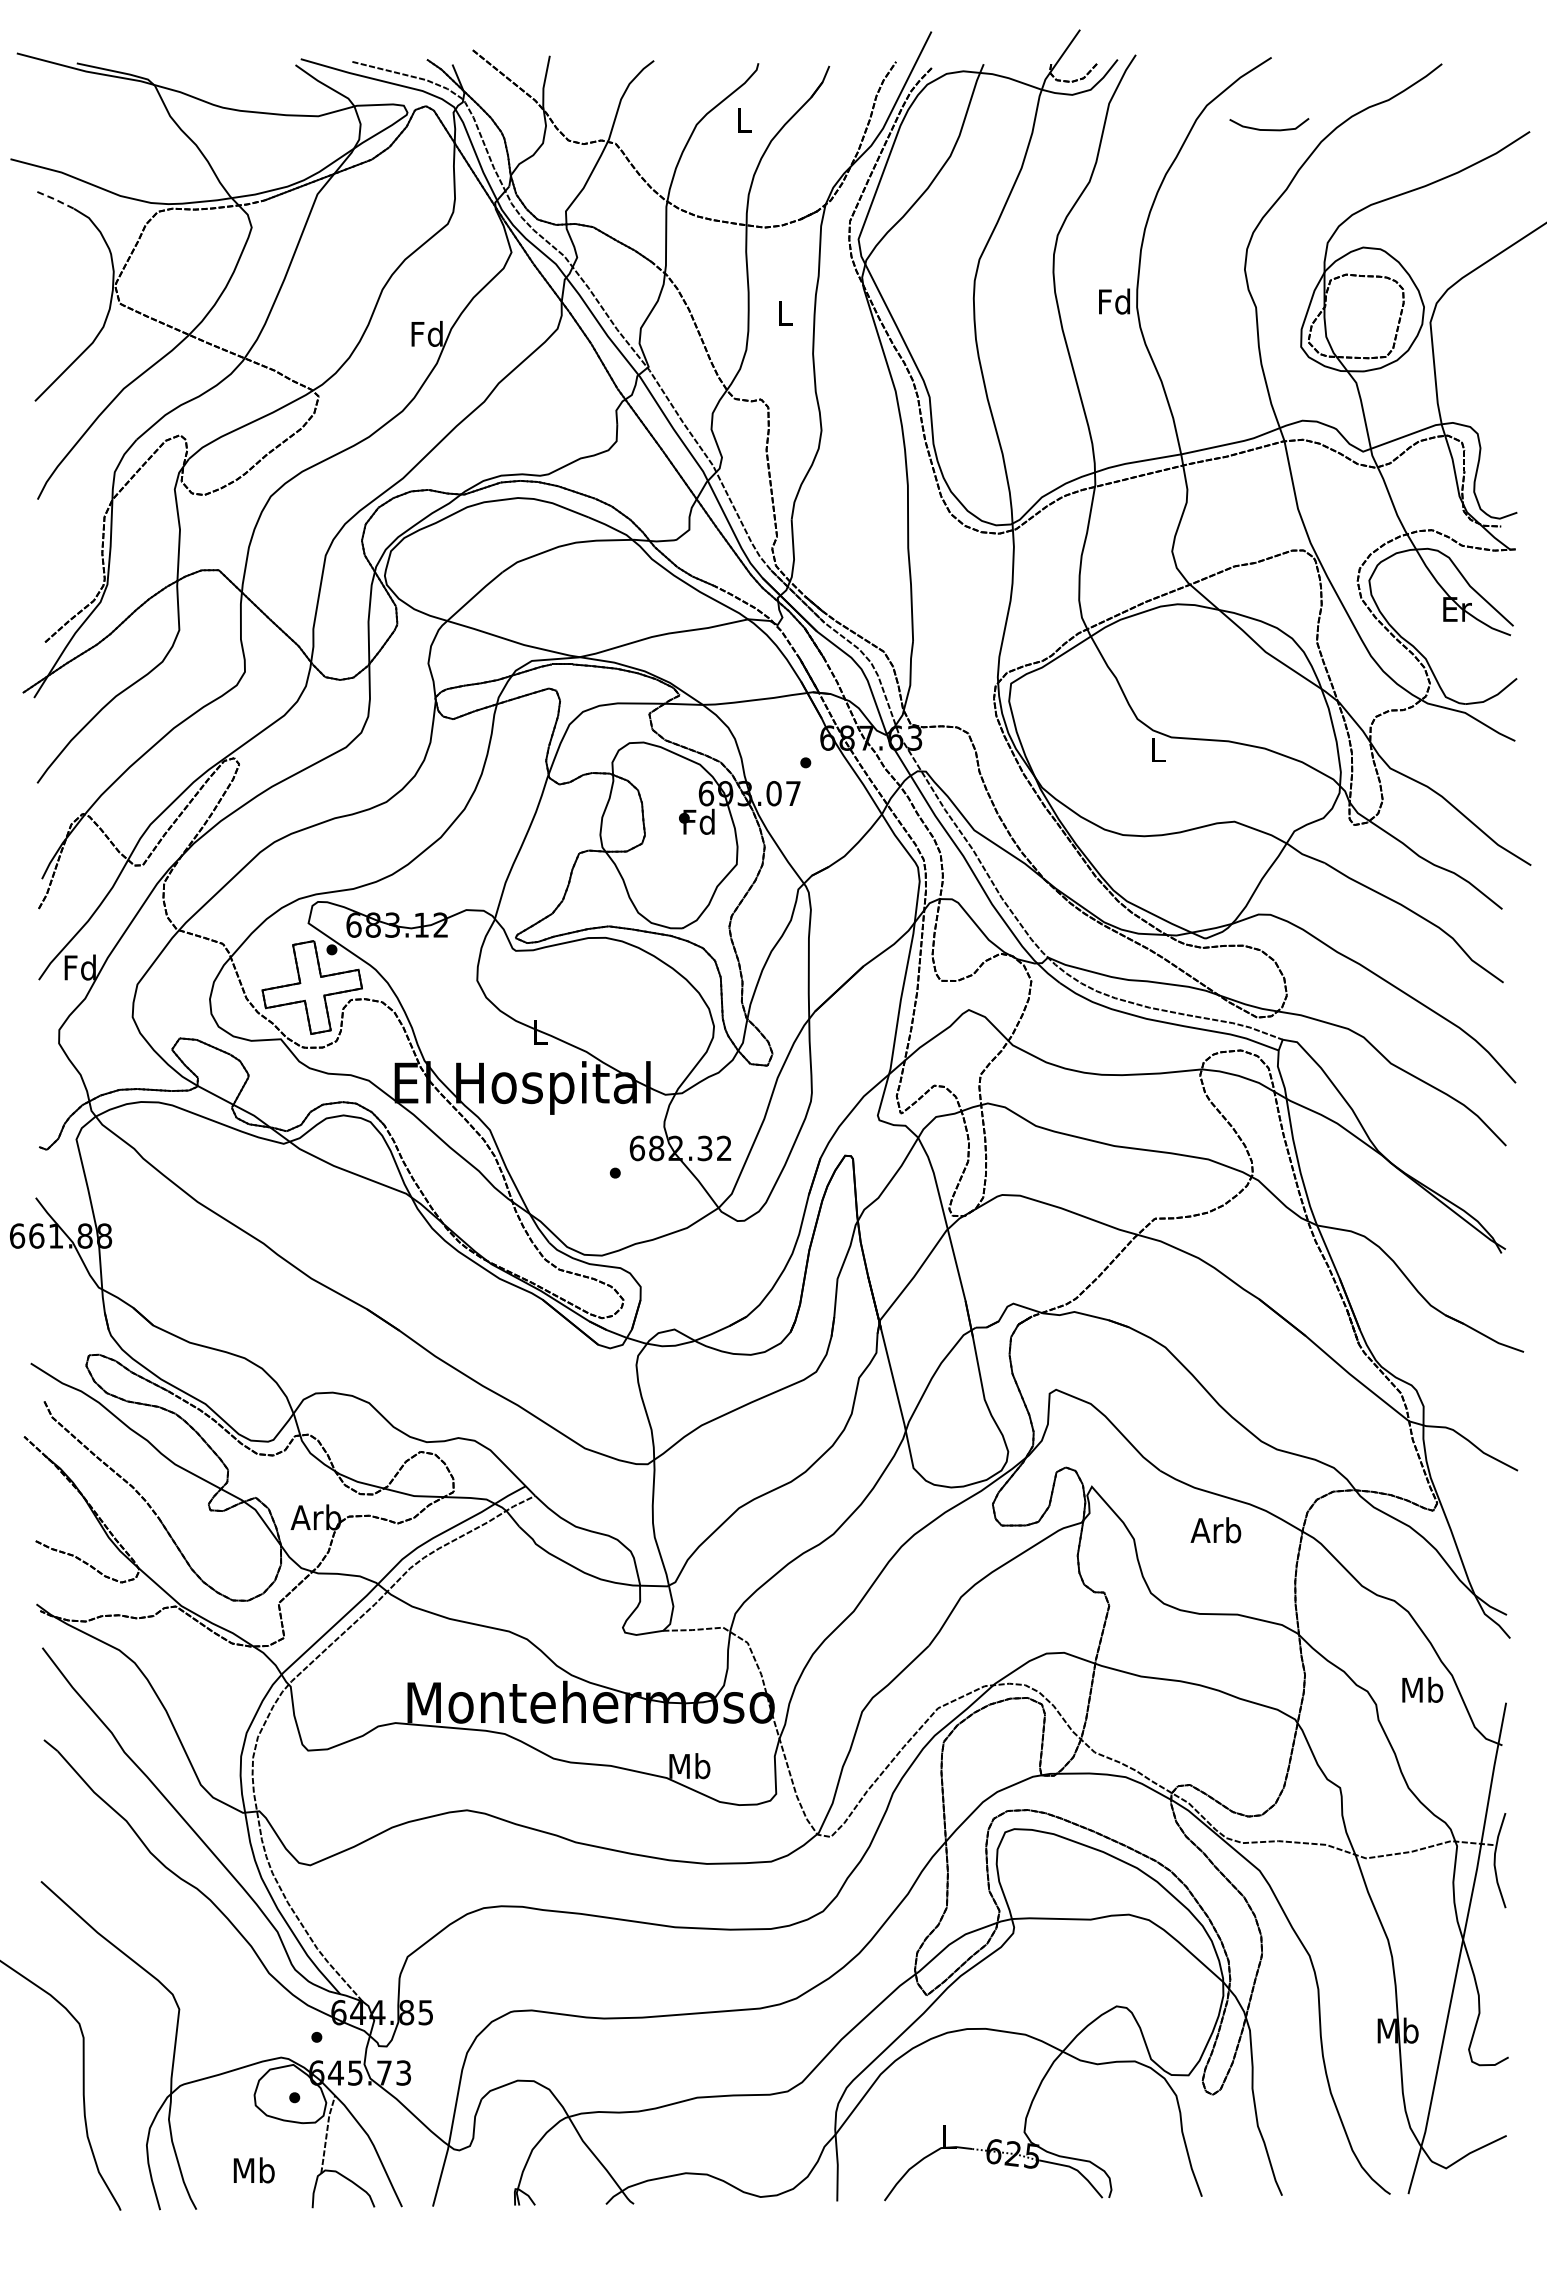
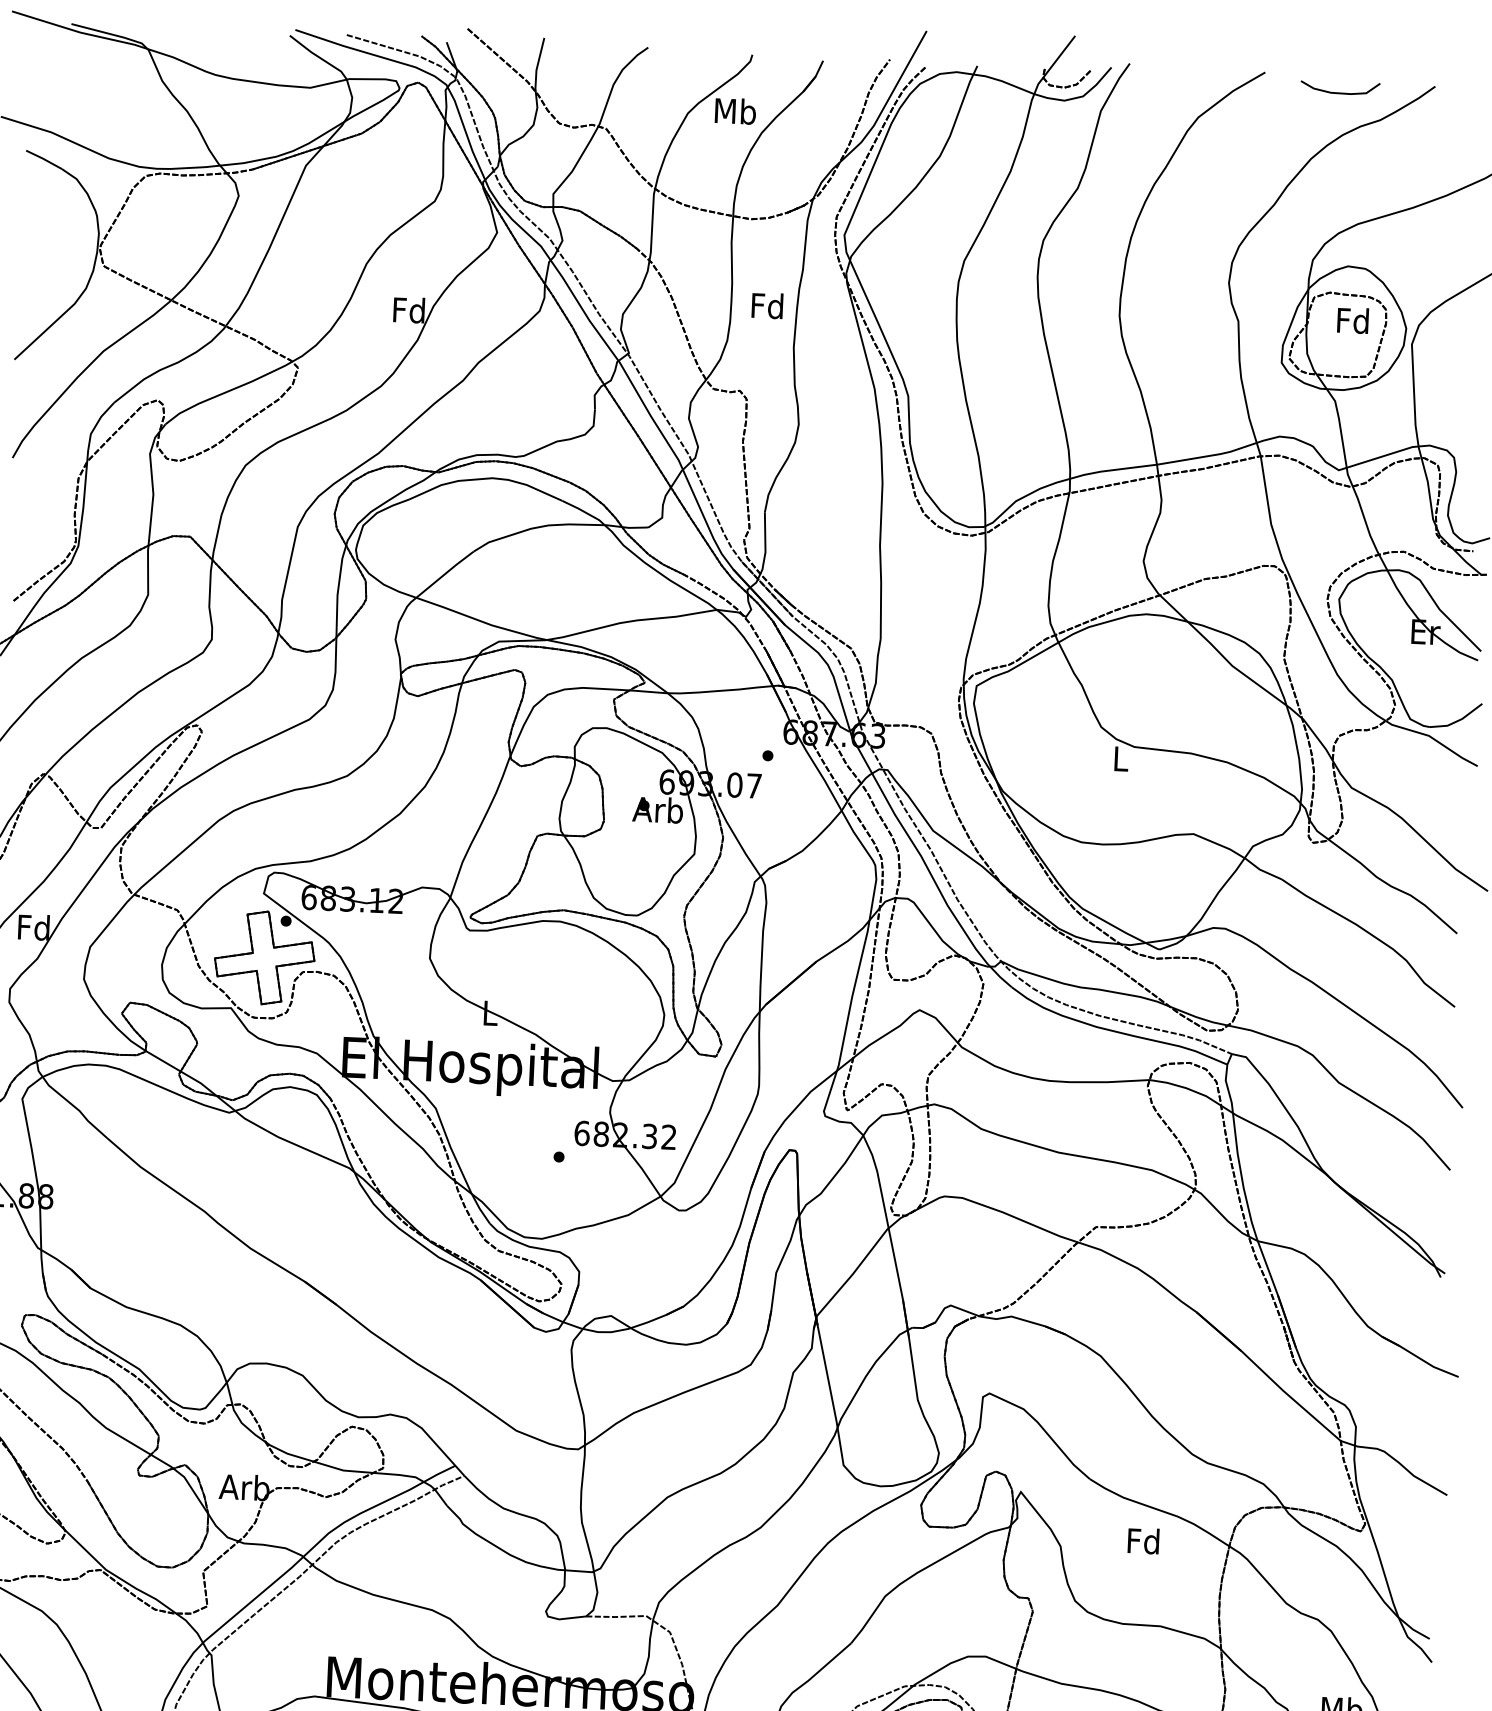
text: (743, 120) -> (734, 111), L -> Mb
curve: (1269, 129) -> (1340, 92), moved
line: (55, 199) -> (43, 159), dashed -> solid
text: (1114, 301) -> (1353, 320), moved
text: (784, 313) -> (767, 305), L -> Fd
text: (698, 821) -> (658, 809), Fd -> Arb
text: (1215, 1530) -> (1142, 1541), Arb -> Fd

